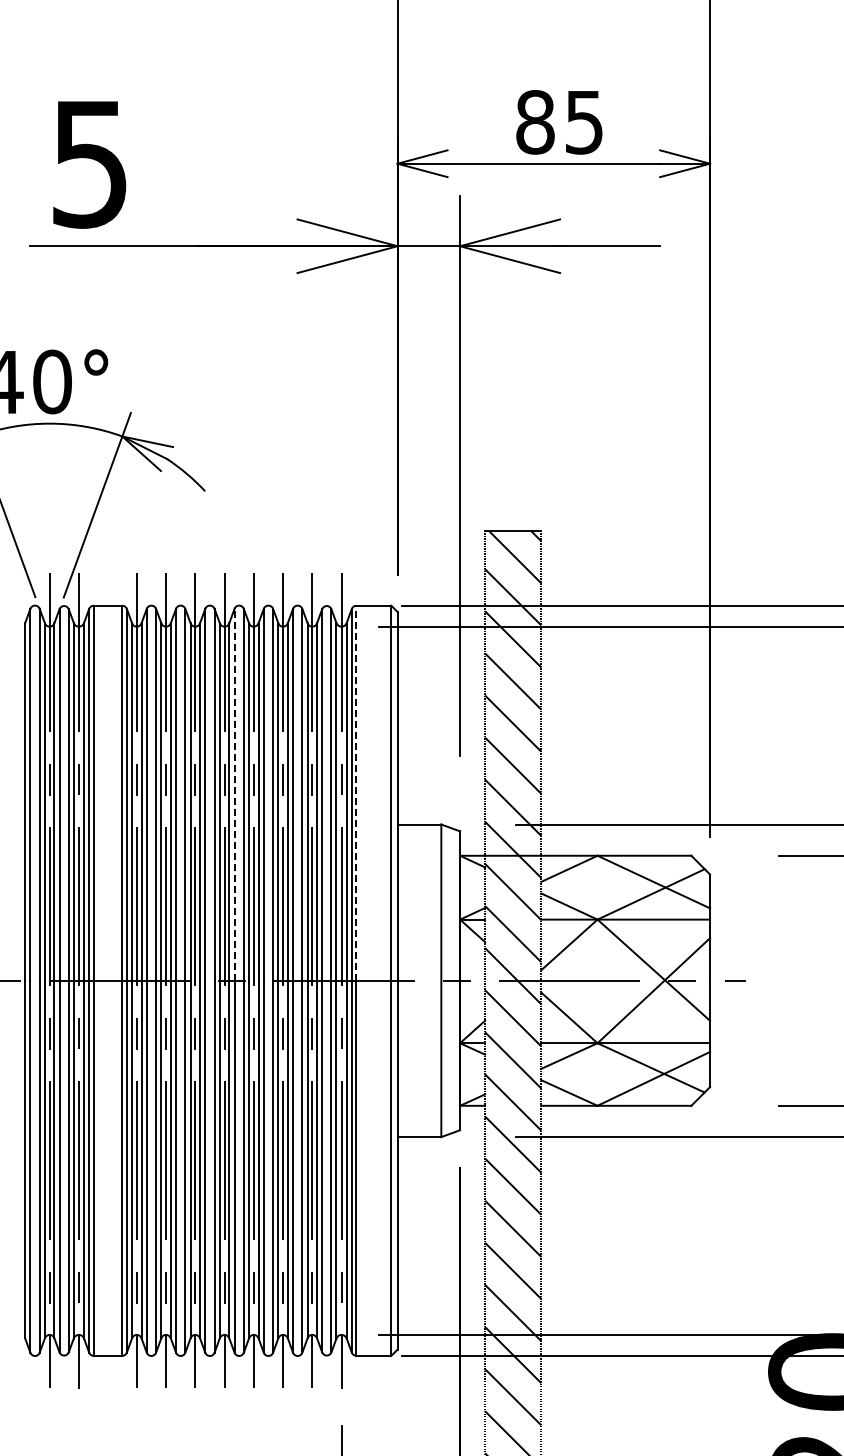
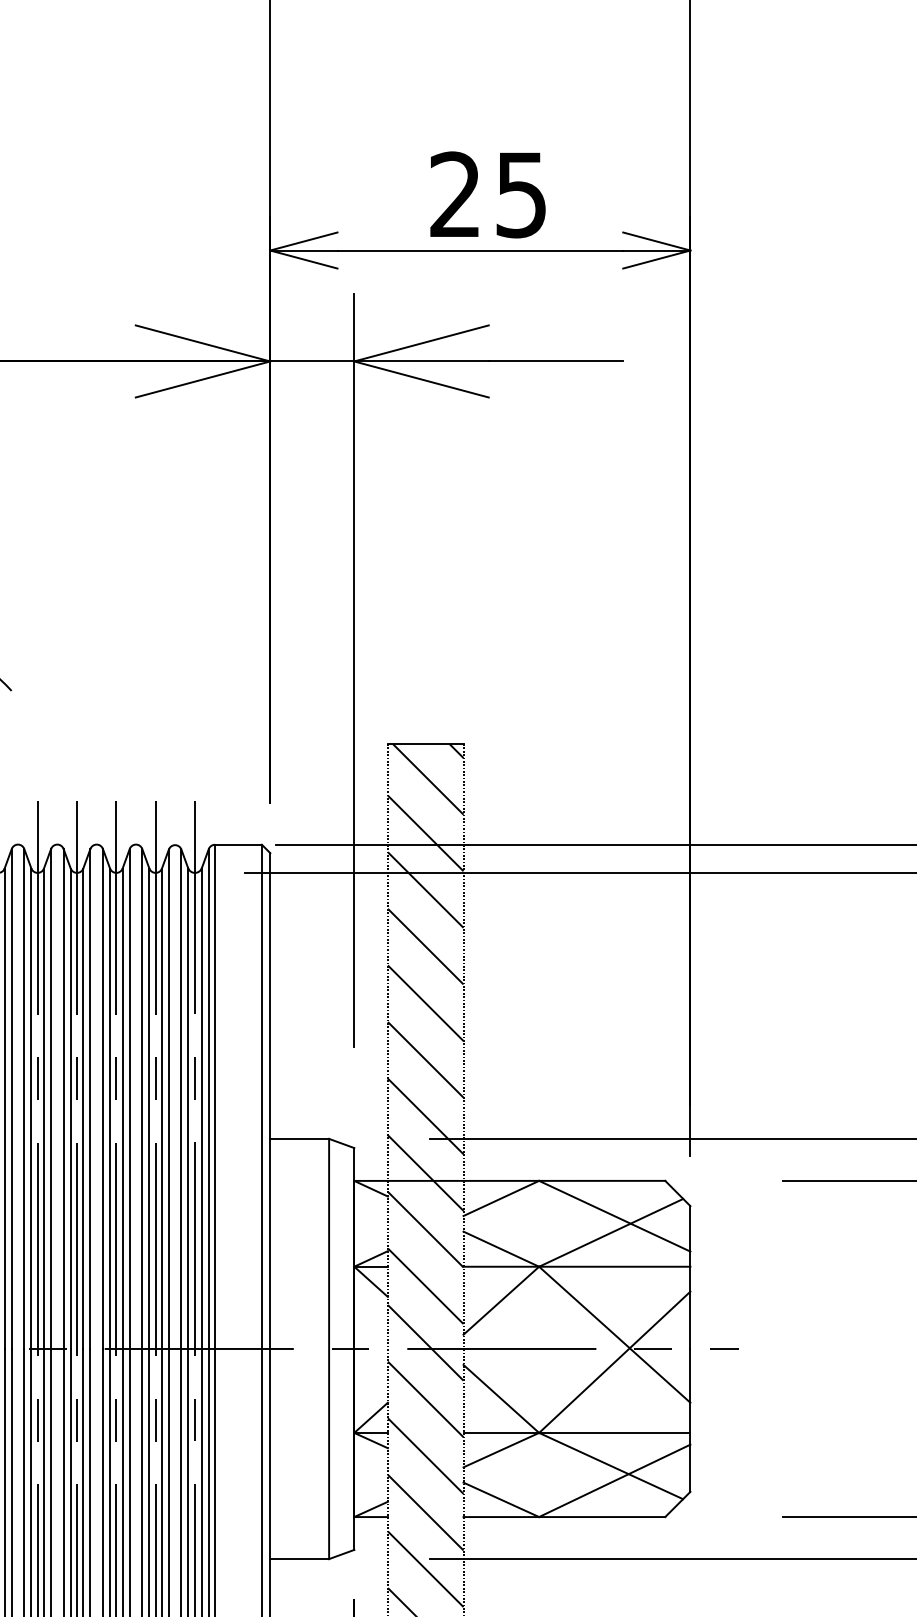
text: (535, 122) -> (455, 195), 85 -> 25
line: (356, 793) -> (215, 1097), dashed -> solid
line: (234, 794) -> (51, 1098), dashed -> solid

